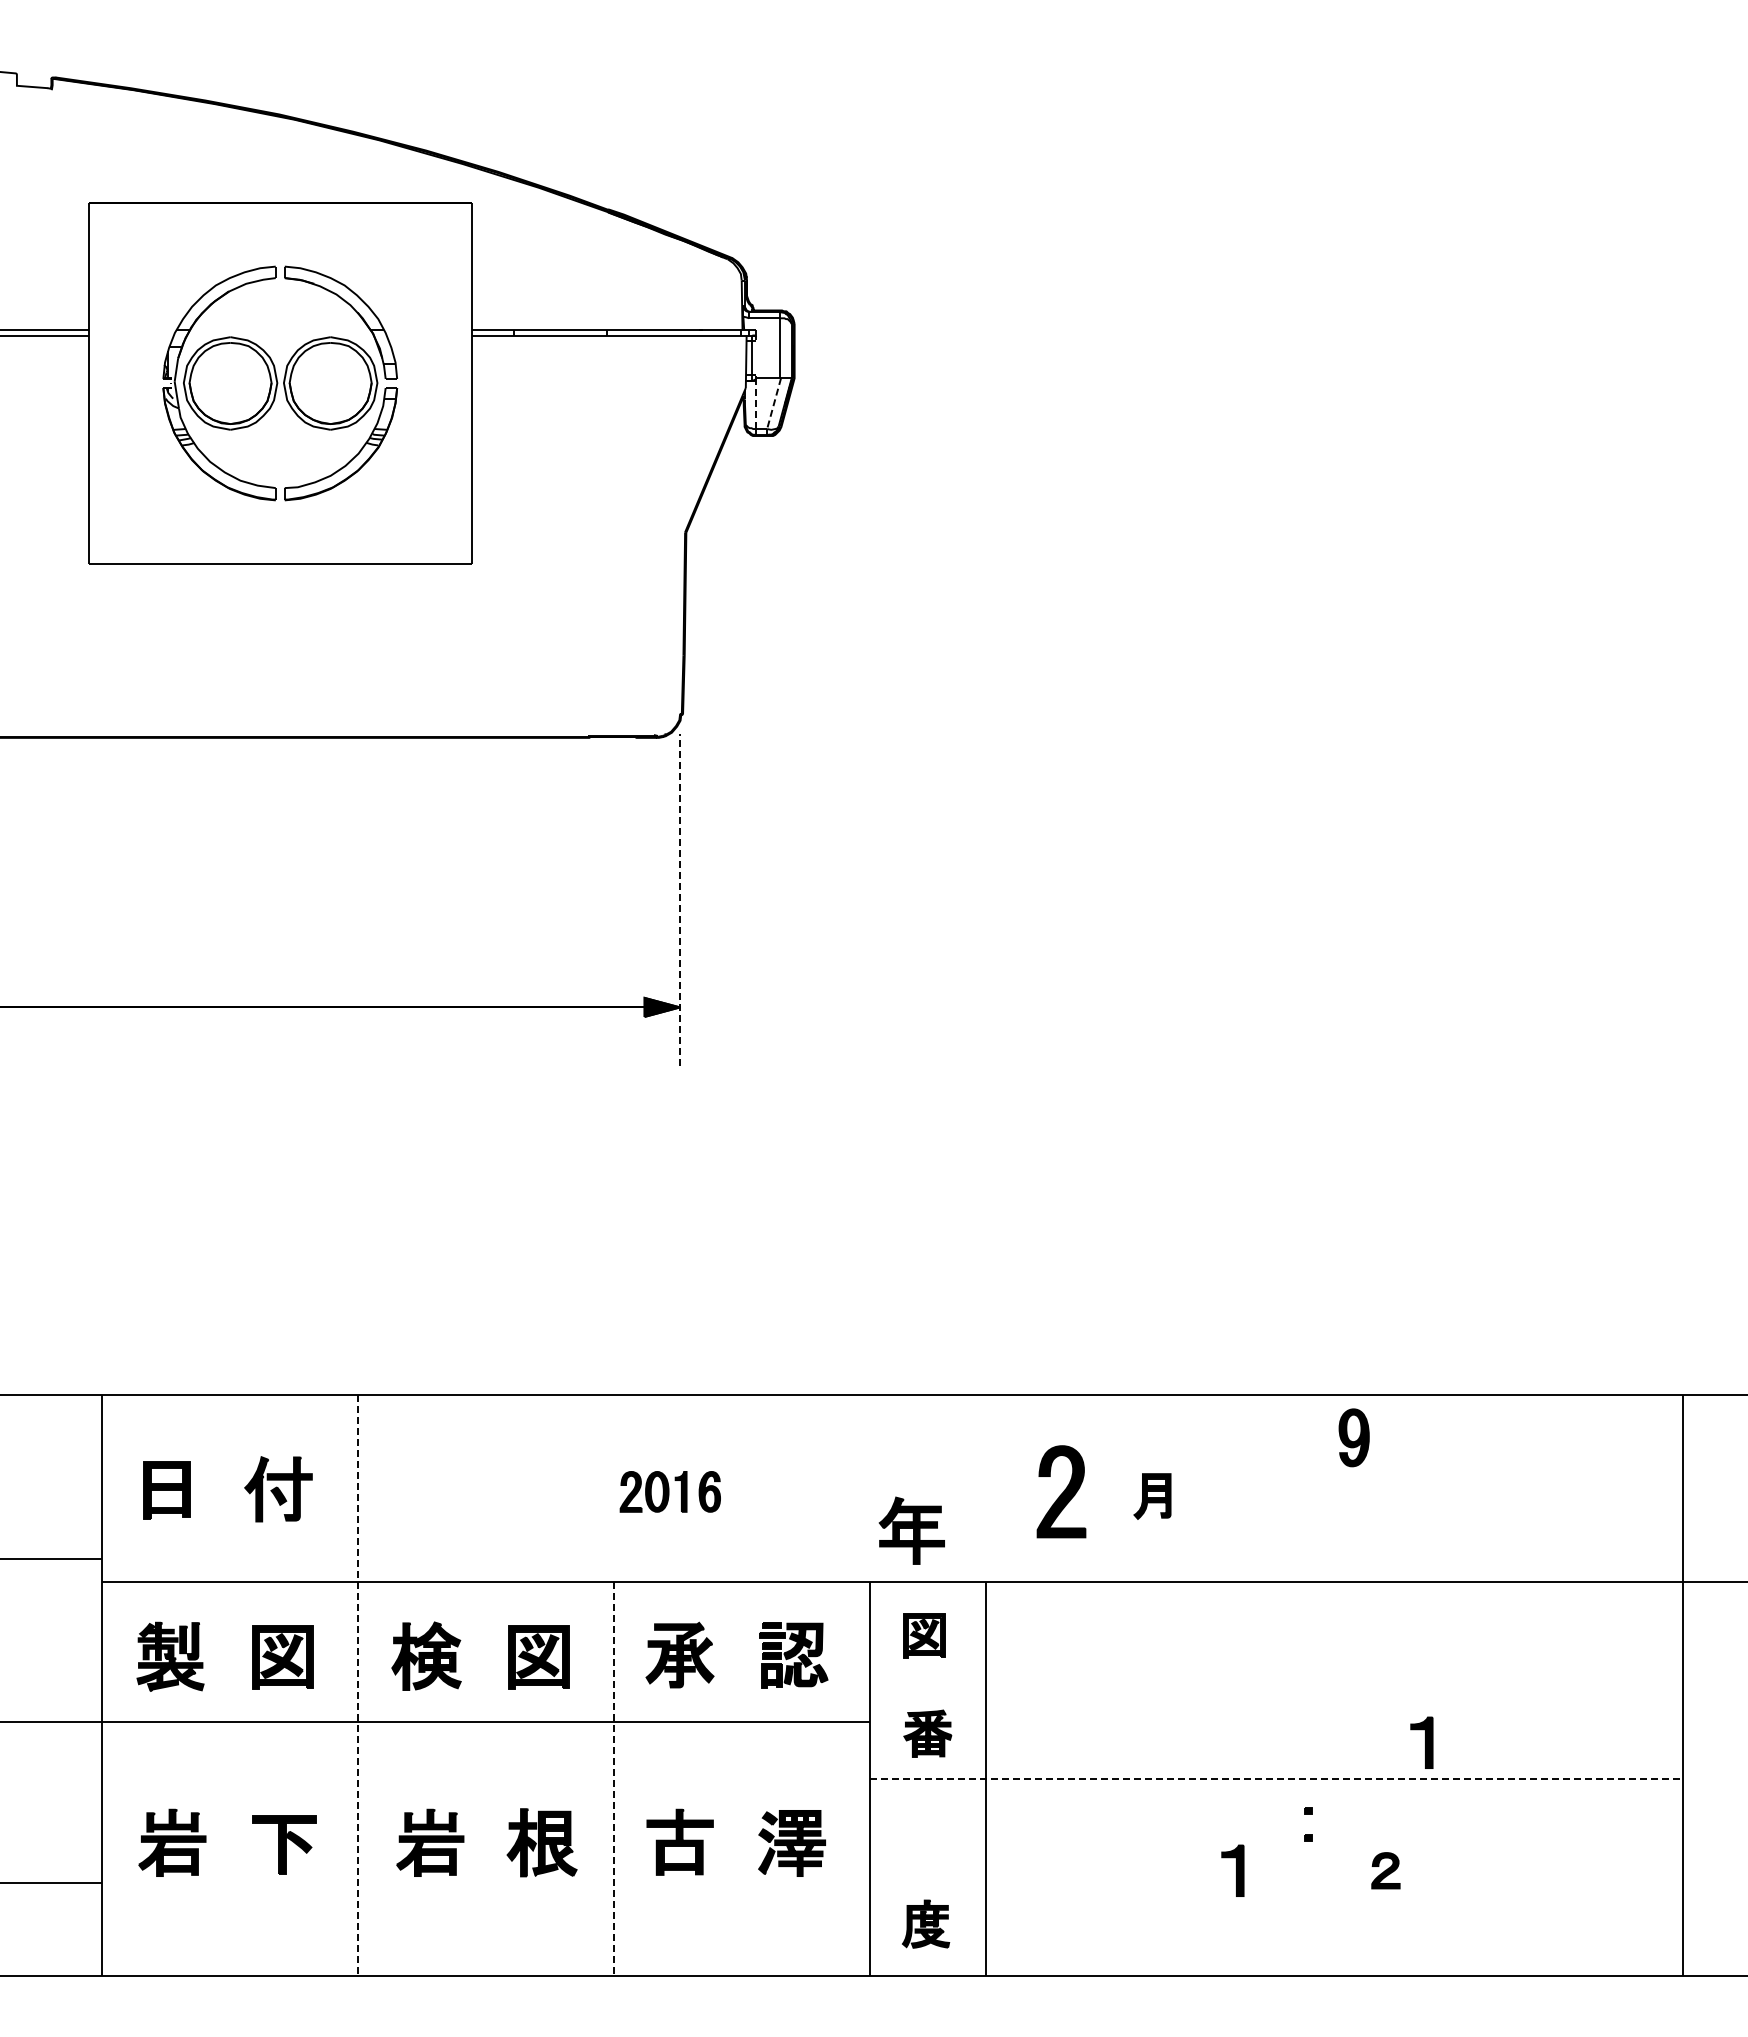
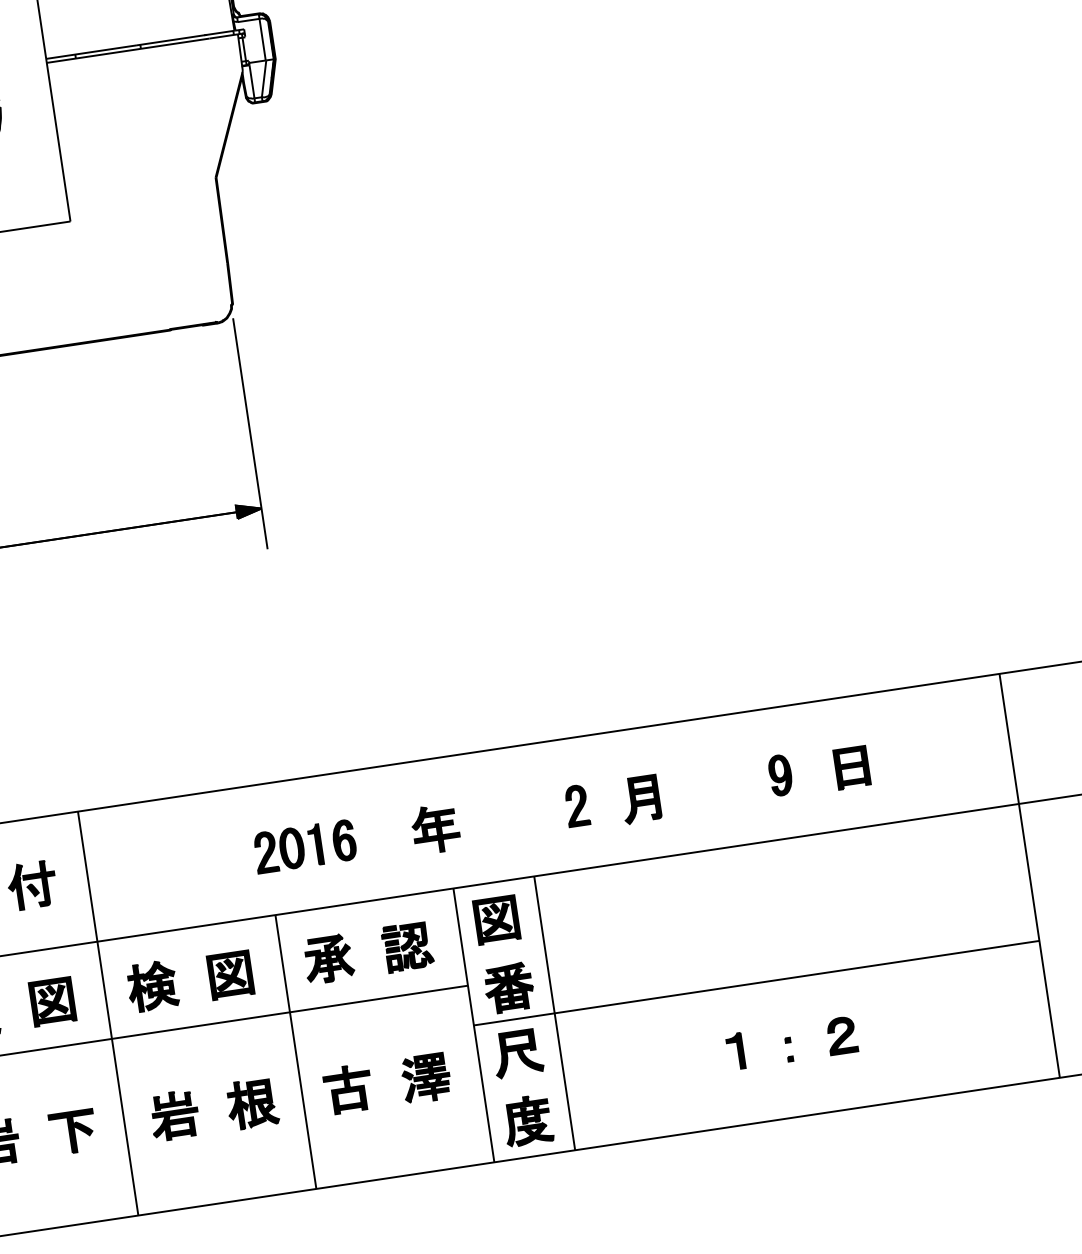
line: (773, 404) -> (263, 79), dashed -> solid
line: (756, 405) -> (252, 81), dashed -> solid
line: (680, 899) -> (250, 433), dashed -> solid
part: (1353, 1437) -> (780, 775), moved
part: (670, 1491) -> (305, 846), size x1.43
part: (1061, 1491) -> (577, 805), size x0.62
part: (1455, 1495) -> (851, 767), added
part: (1152, 1496) -> (640, 799), size x1.43
part: (911, 1530) -> (435, 828), moved
part: (924, 1635) -> (496, 919), size x1.43
line: (358, 1685) -> (108, 1013), dashed -> solid
part: (927, 1733) -> (509, 987), size x1.43
part: (1421, 1742) -> (853, 942), removed
line: (614, 1779) -> (296, 1052), dashed -> solid
line: (1276, 1779) -> (756, 983), dashed -> solid
part: (1308, 1814) -> (788, 1042), moved
part: (925, 1827) -> (517, 1053), added
part: (1385, 1870) -> (841, 1035), size x1.43
part: (925, 1923) -> (527, 1120), size x1.43

